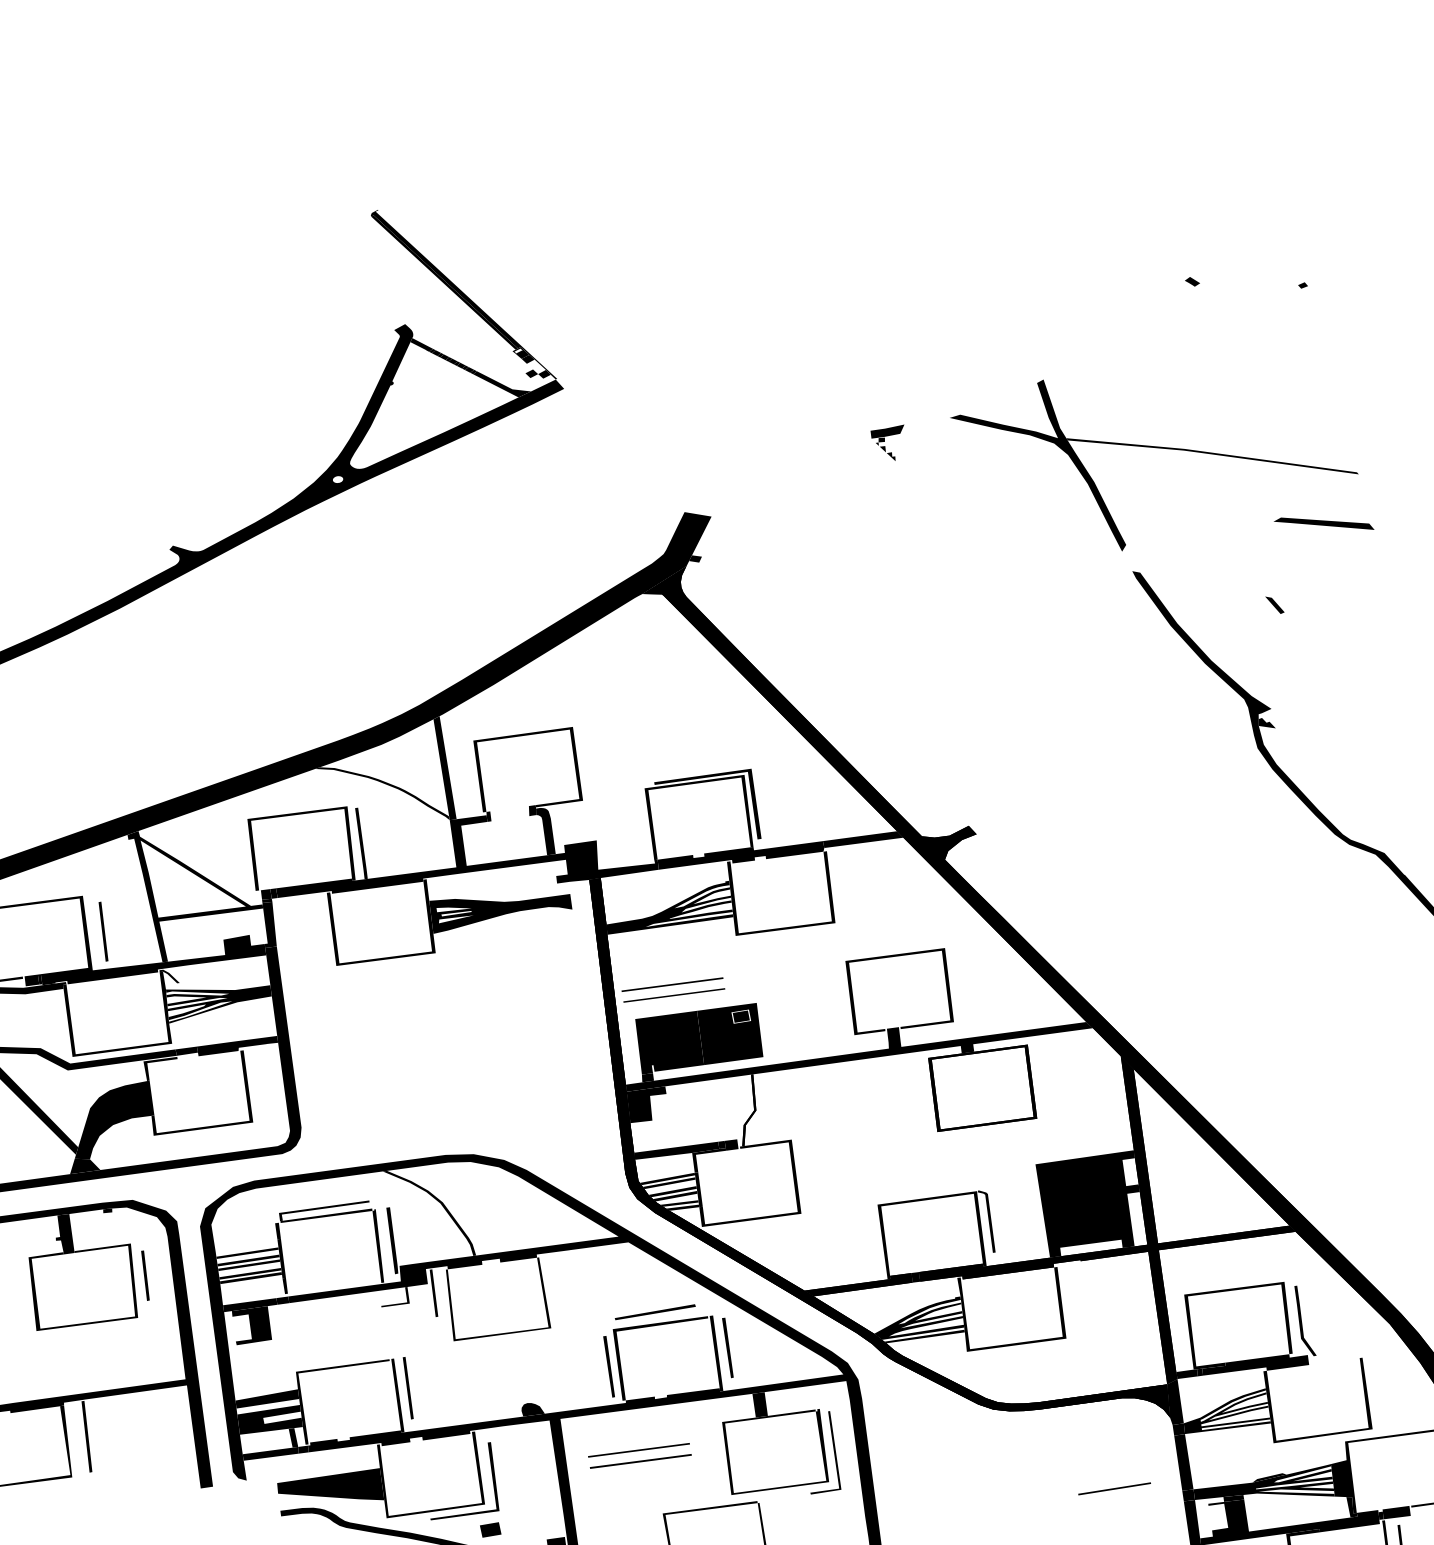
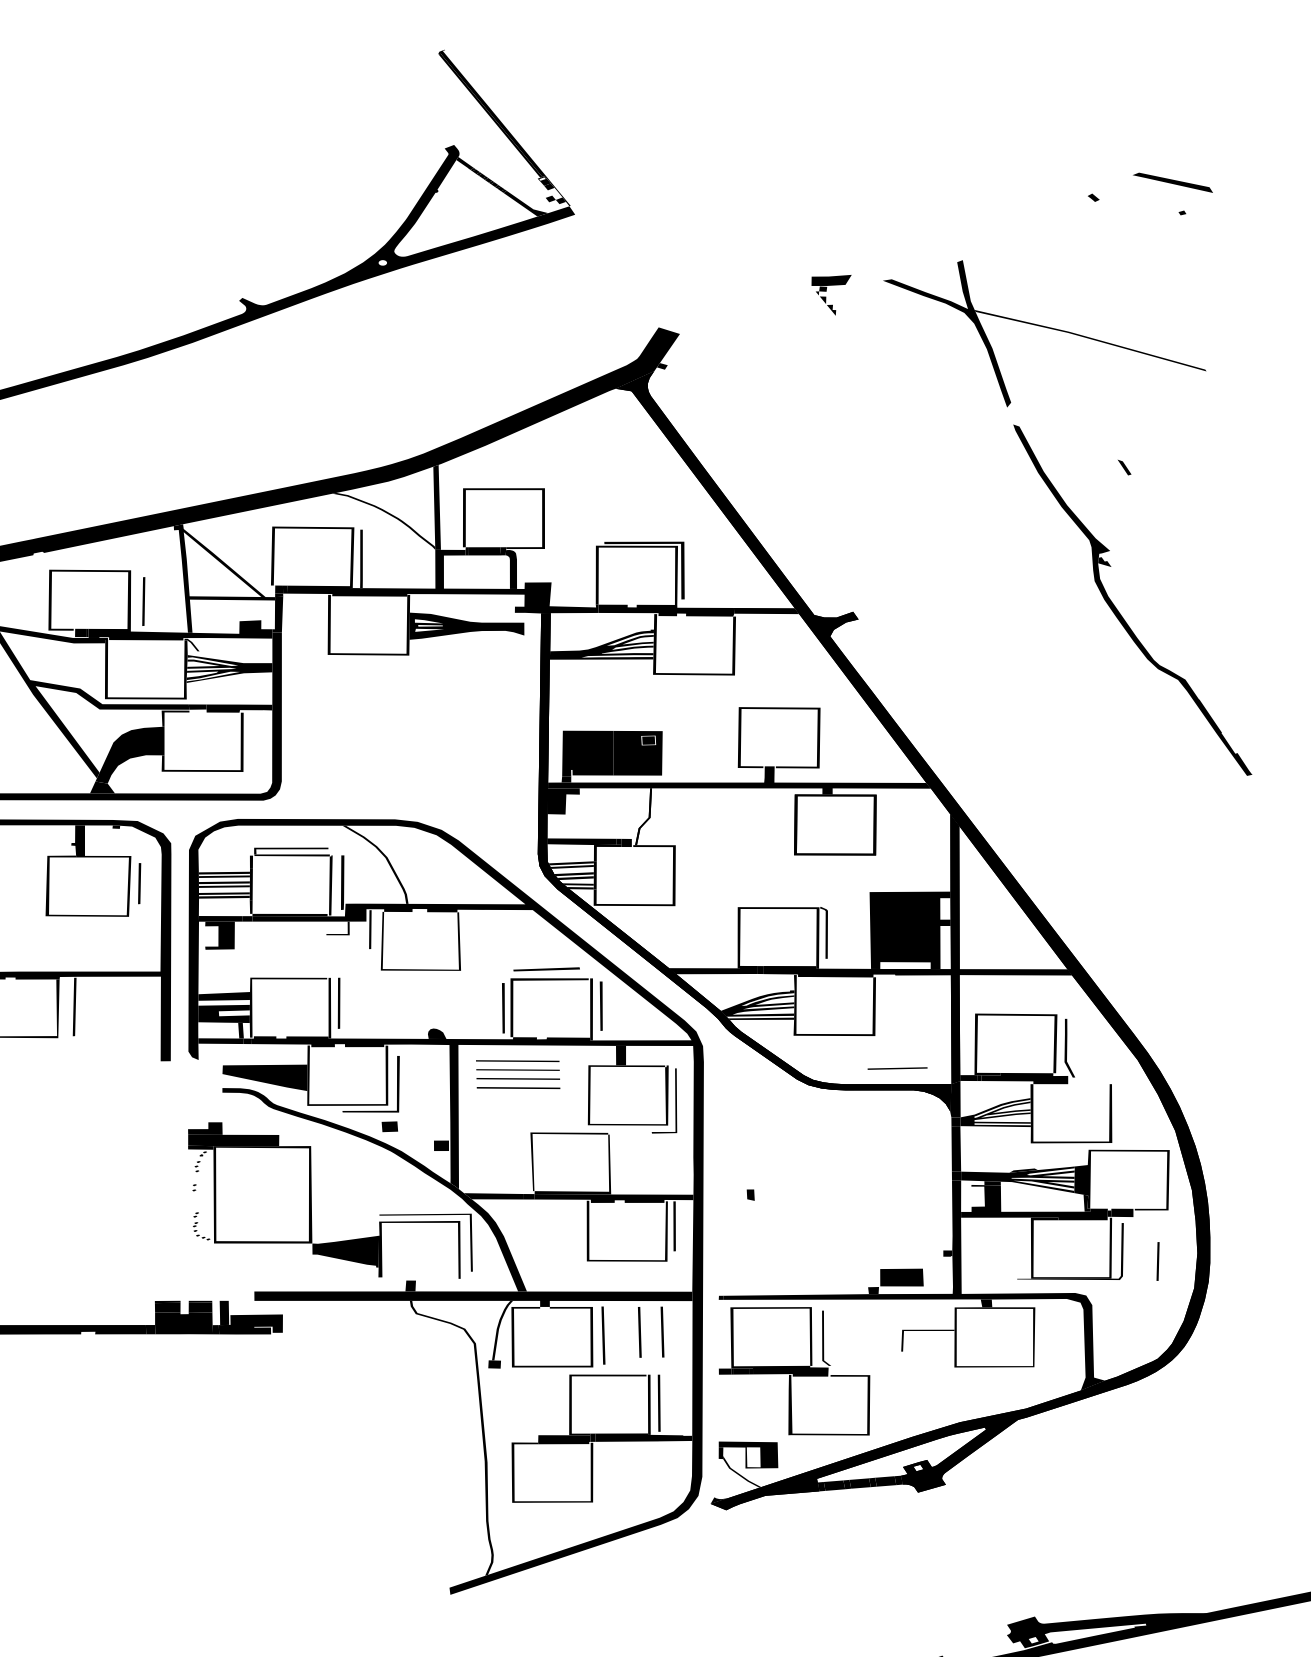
part: (889, 444) -> (831, 295), size x1.43
part: (1323, 523) -> (1172, 182), moved
fill: (509, 813) -> (484, 551), added
part: (672, 990) -> (517, 1065), moved
fill: (245, 1248) -> (223, 872), added
fill: (333, 1288) -> (289, 914), added
line: (1114, 1488) -> (897, 1068), moved

